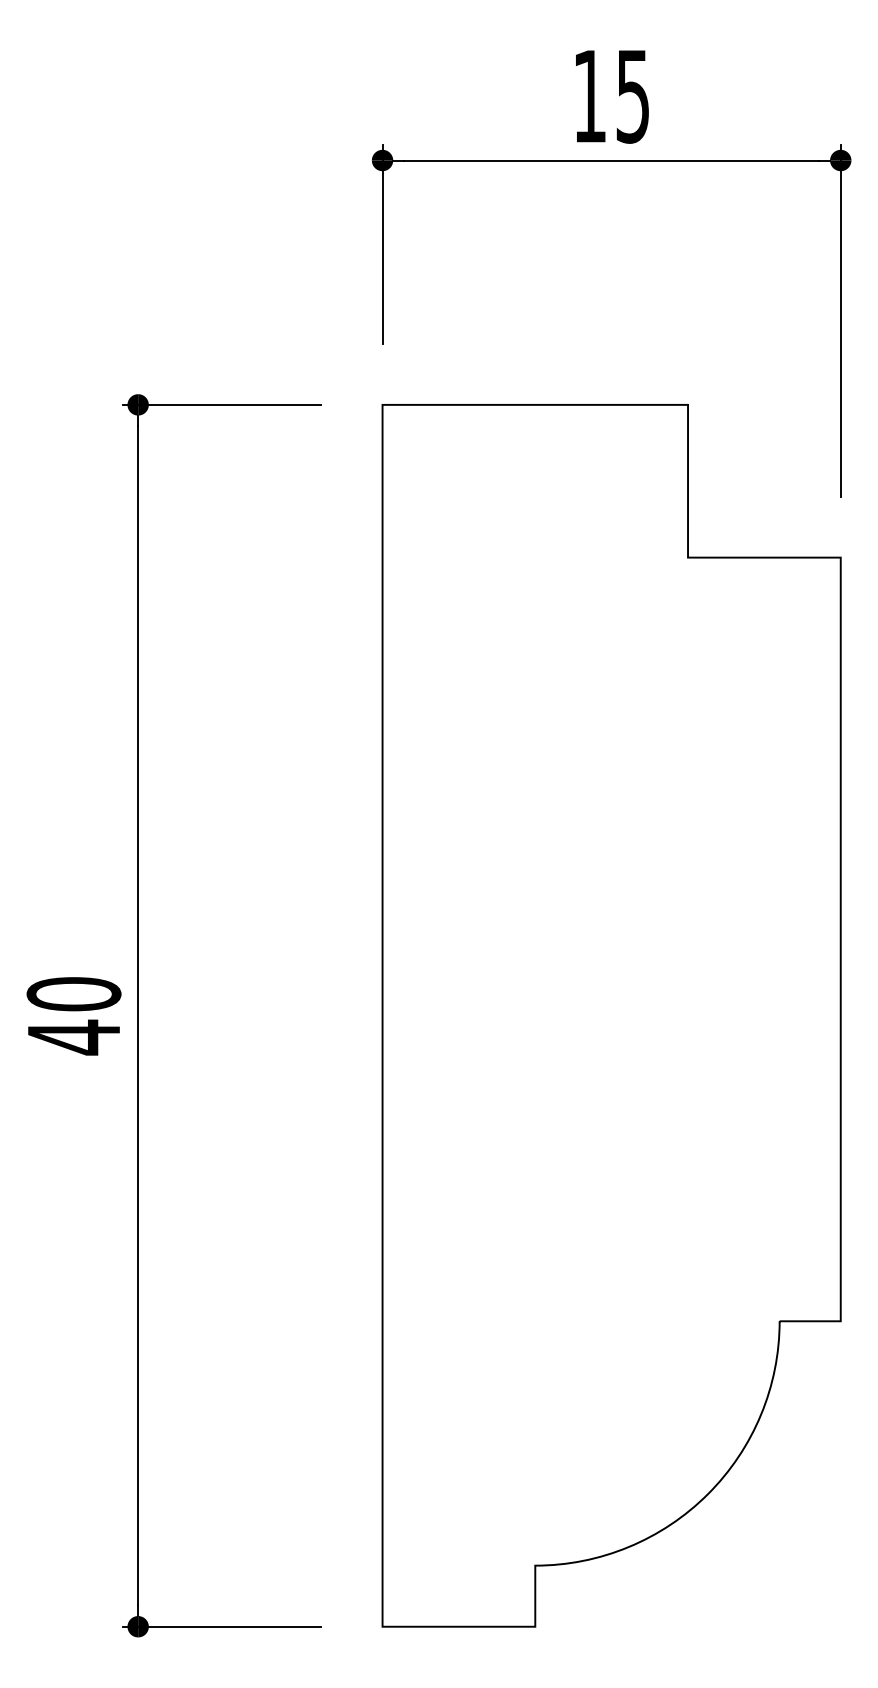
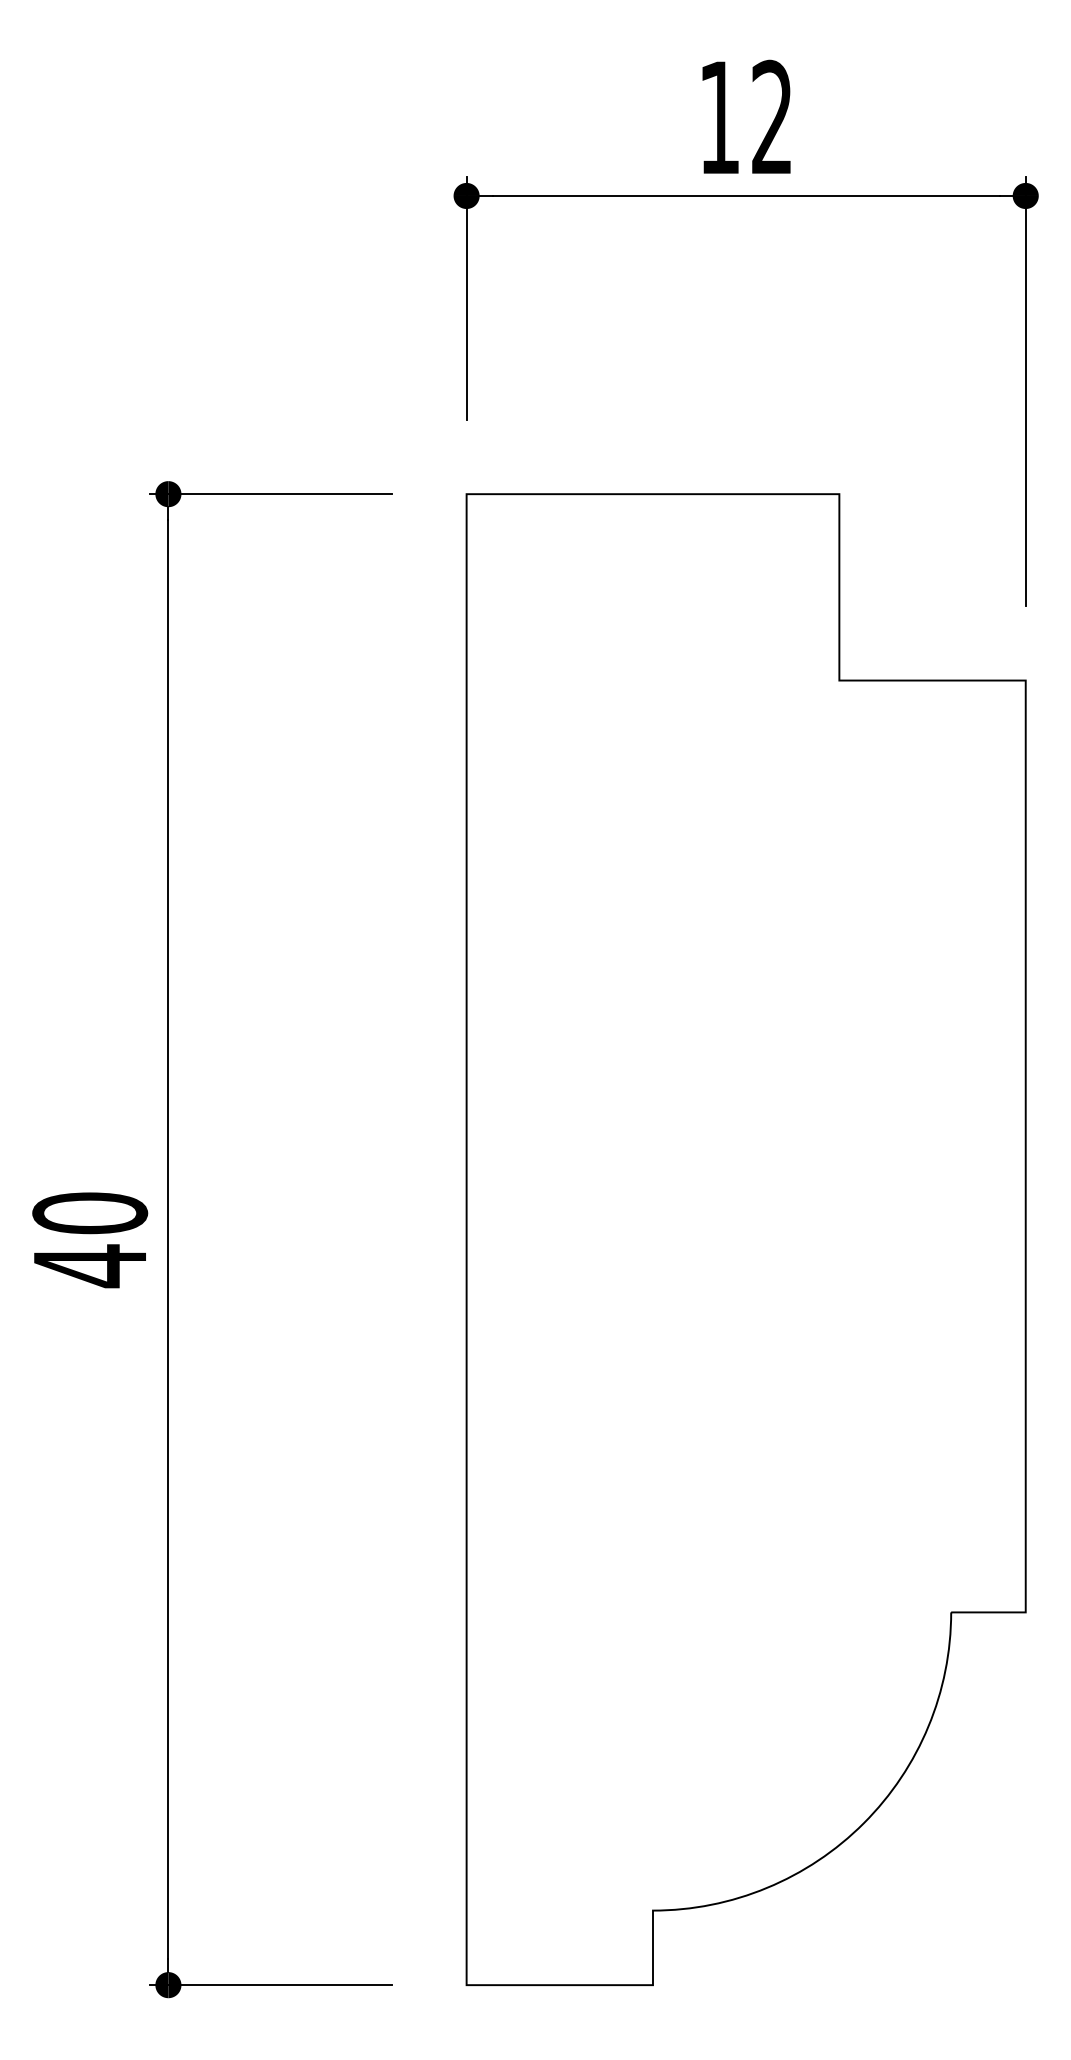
text: (632, 96) -> (771, 117), 15 -> 12

